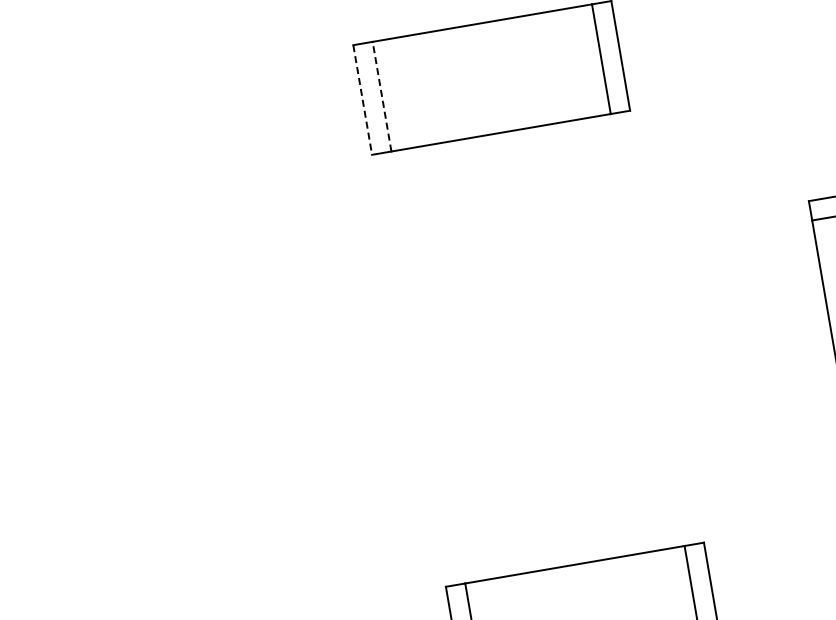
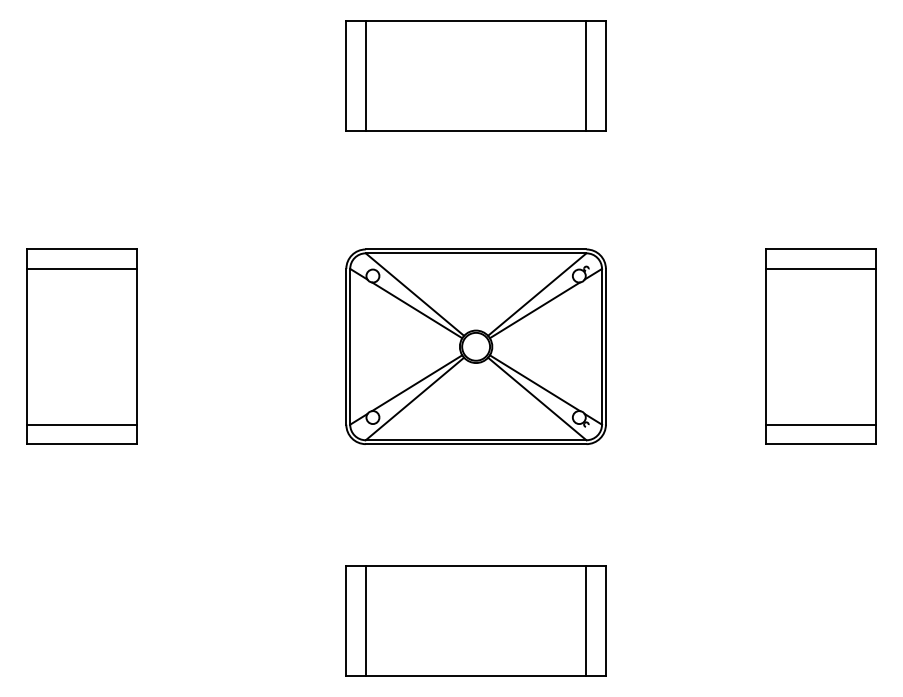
line: (381, 96) -> (365, 75), dashed -> solid
line: (362, 100) -> (346, 76), dashed -> solid
part: (537, 346) -> (475, 346), added
part: (145, 413) -> (81, 346), added

